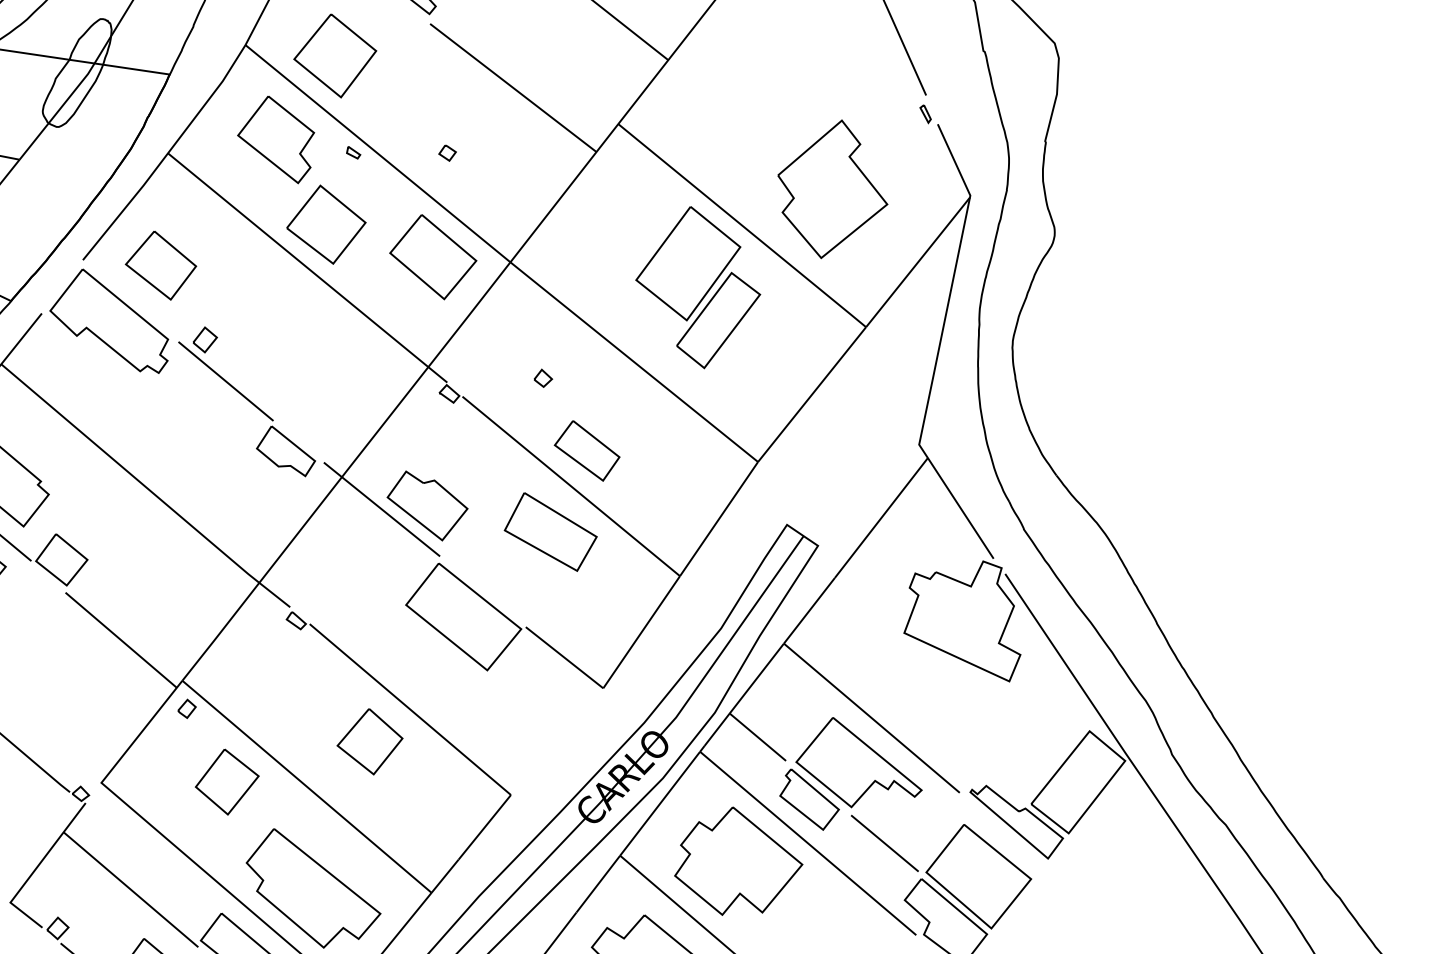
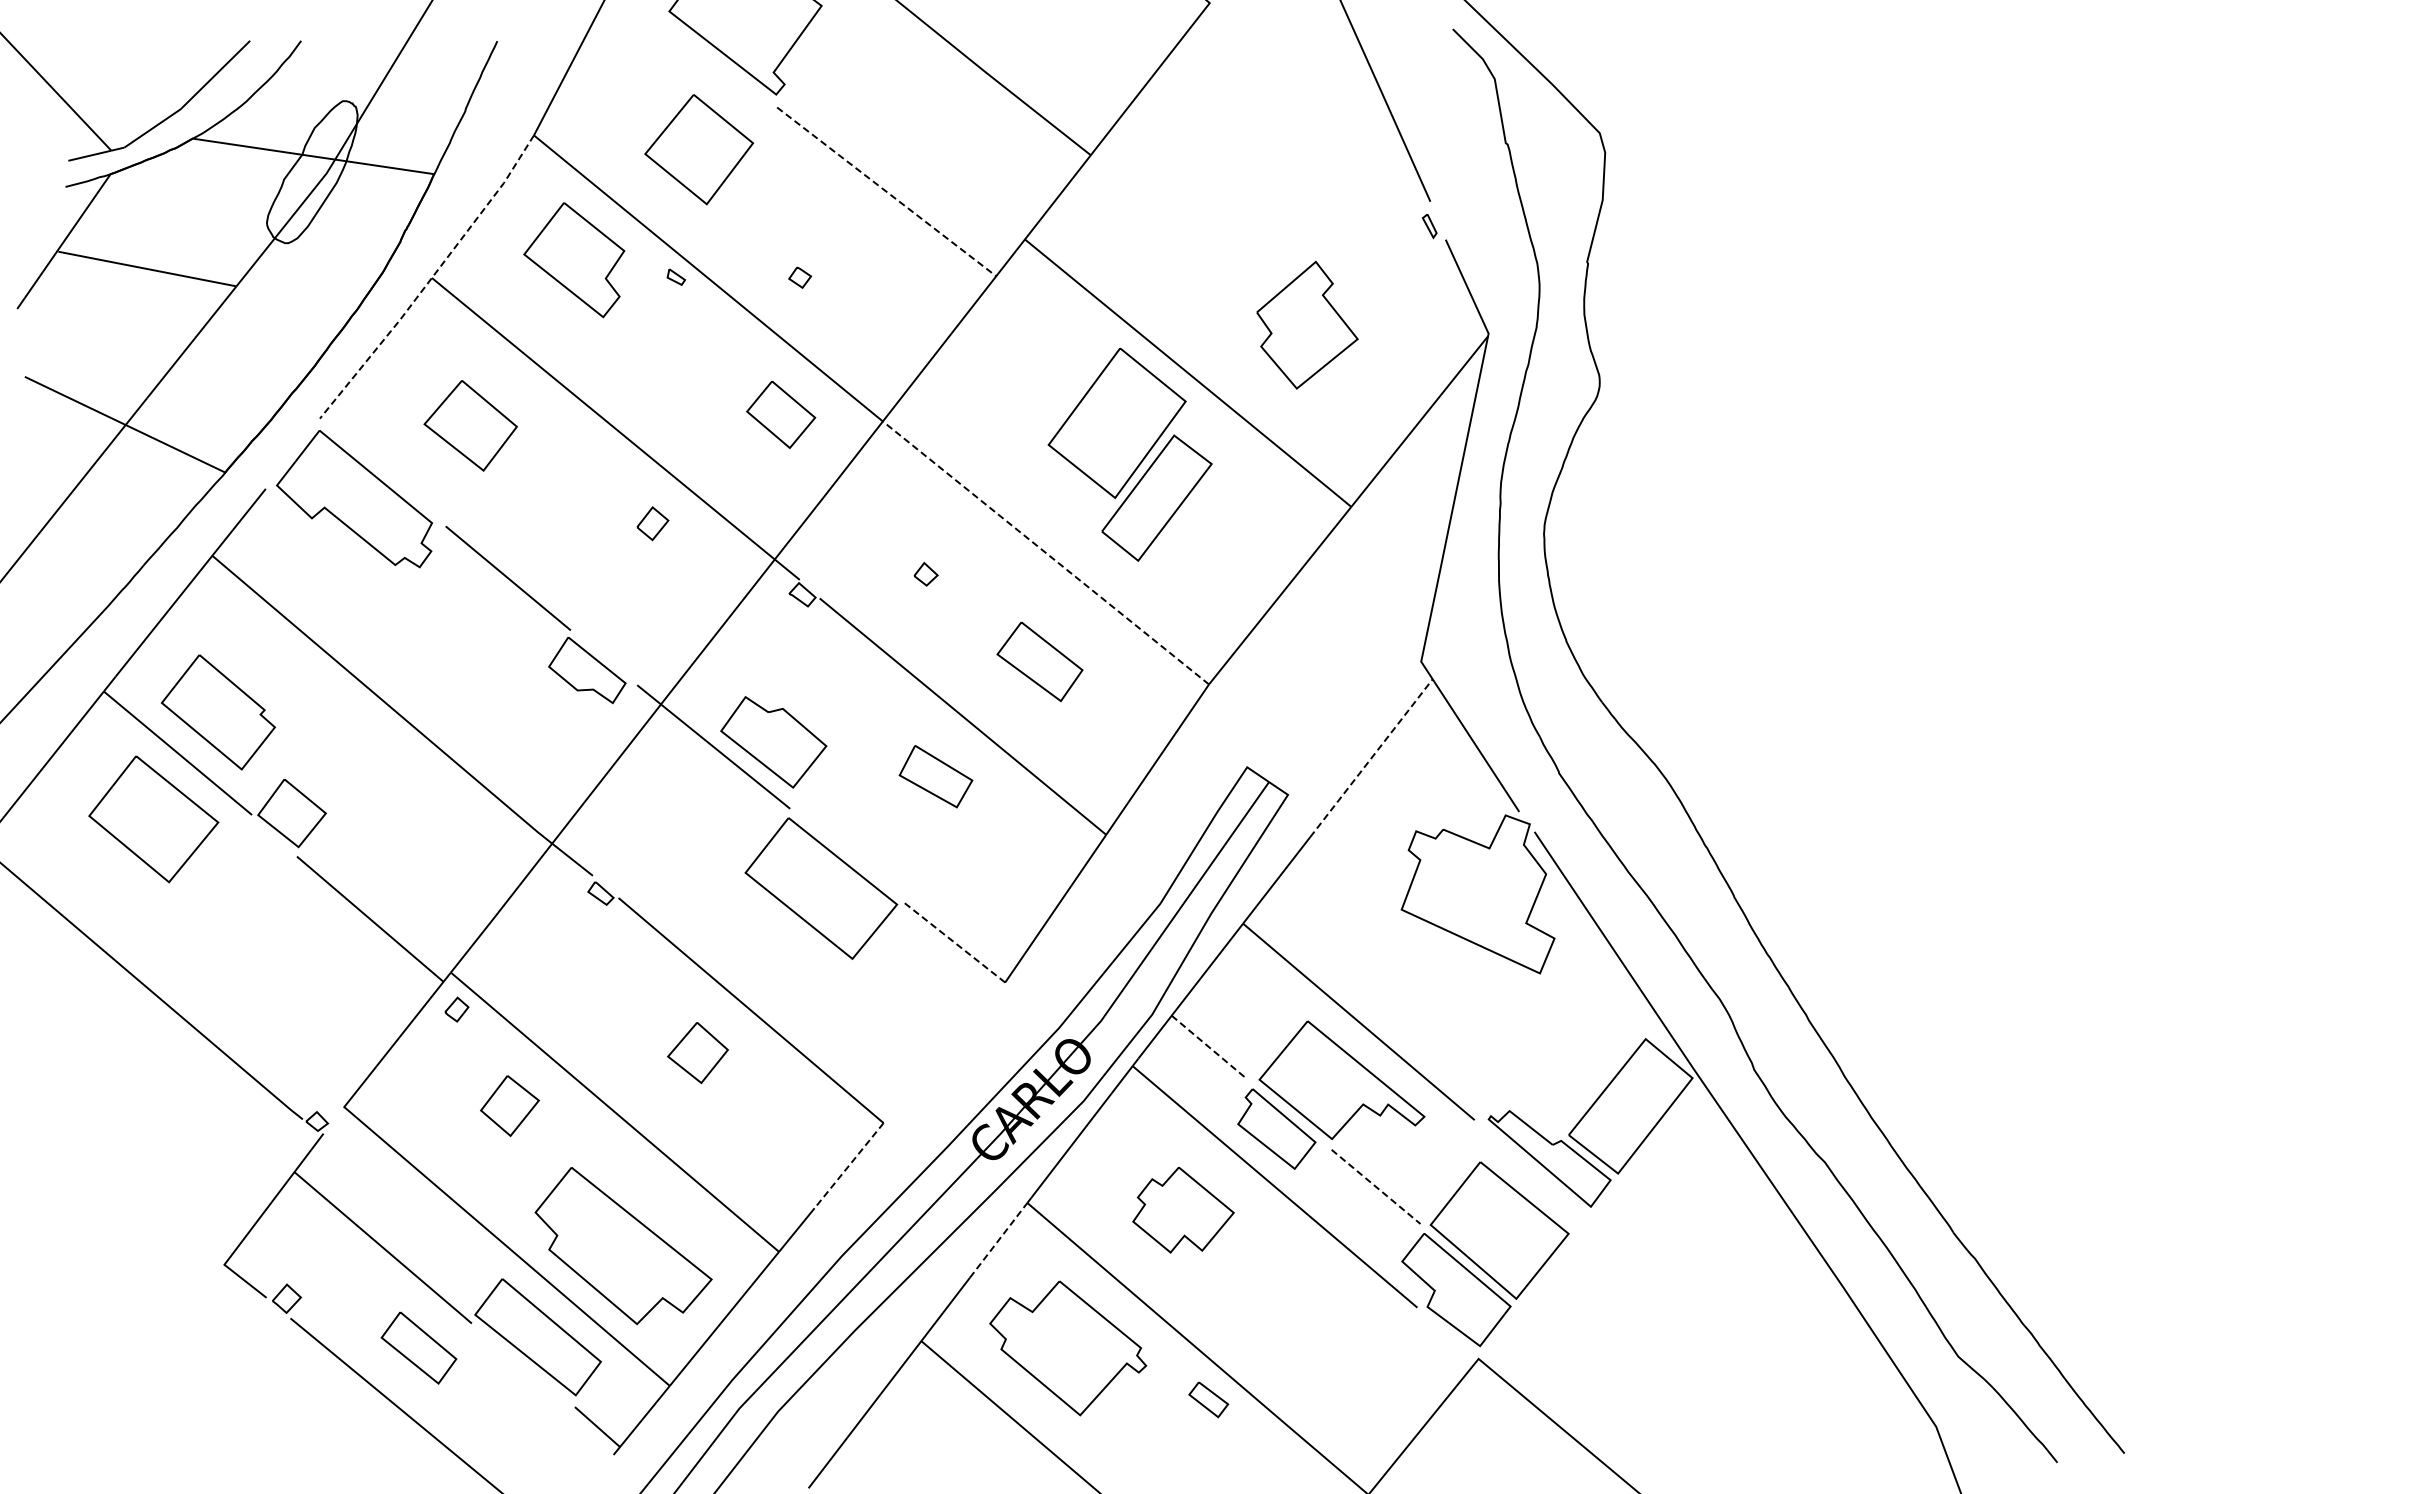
part: (335, 55) -> (699, 149), moved
line: (513, 88) -> (887, 192), solid -> dashed
line: (166, 154) -> (430, 279), solid -> dashed
part: (832, 188) -> (1307, 324), size x0.7
part: (326, 224) -> (640, 371), removed
part: (432, 257) -> (780, 414), size x0.6
part: (160, 265) -> (470, 425), moved
part: (204, 339) -> (652, 523), moved
line: (633, 361) -> (1045, 552), solid -> dashed
part: (586, 450) -> (1039, 661), moved
line: (881, 518) -> (1371, 758), solid -> dashed
part: (550, 531) -> (935, 776), size x0.6
line: (564, 657) -> (953, 941), solid -> dashed
line: (758, 737) -> (1209, 1047), solid -> dashed
part: (369, 741) -> (697, 1052), size x0.7
part: (226, 781) -> (509, 1105), size x0.7
line: (485, 827) -> (849, 1165), solid -> dashed
line: (885, 843) -> (1376, 1186), solid -> dashed
part: (738, 860) -> (1183, 1209), size x0.6
line: (598, 883) -> (998, 1239), solid -> dashed

